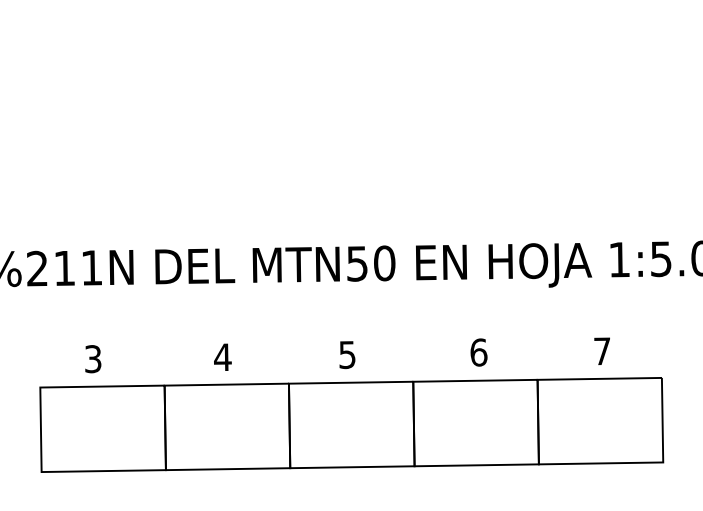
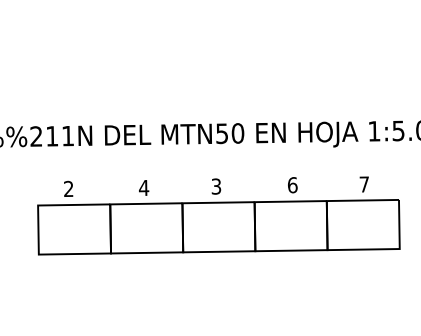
text: (347, 353) -> (216, 185), 5 -> 3
text: (92, 359) -> (68, 189), 3 -> 2

